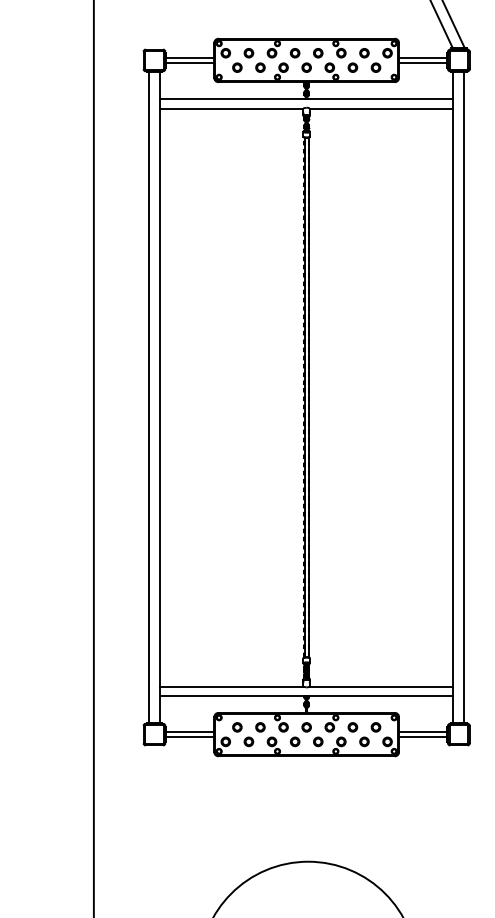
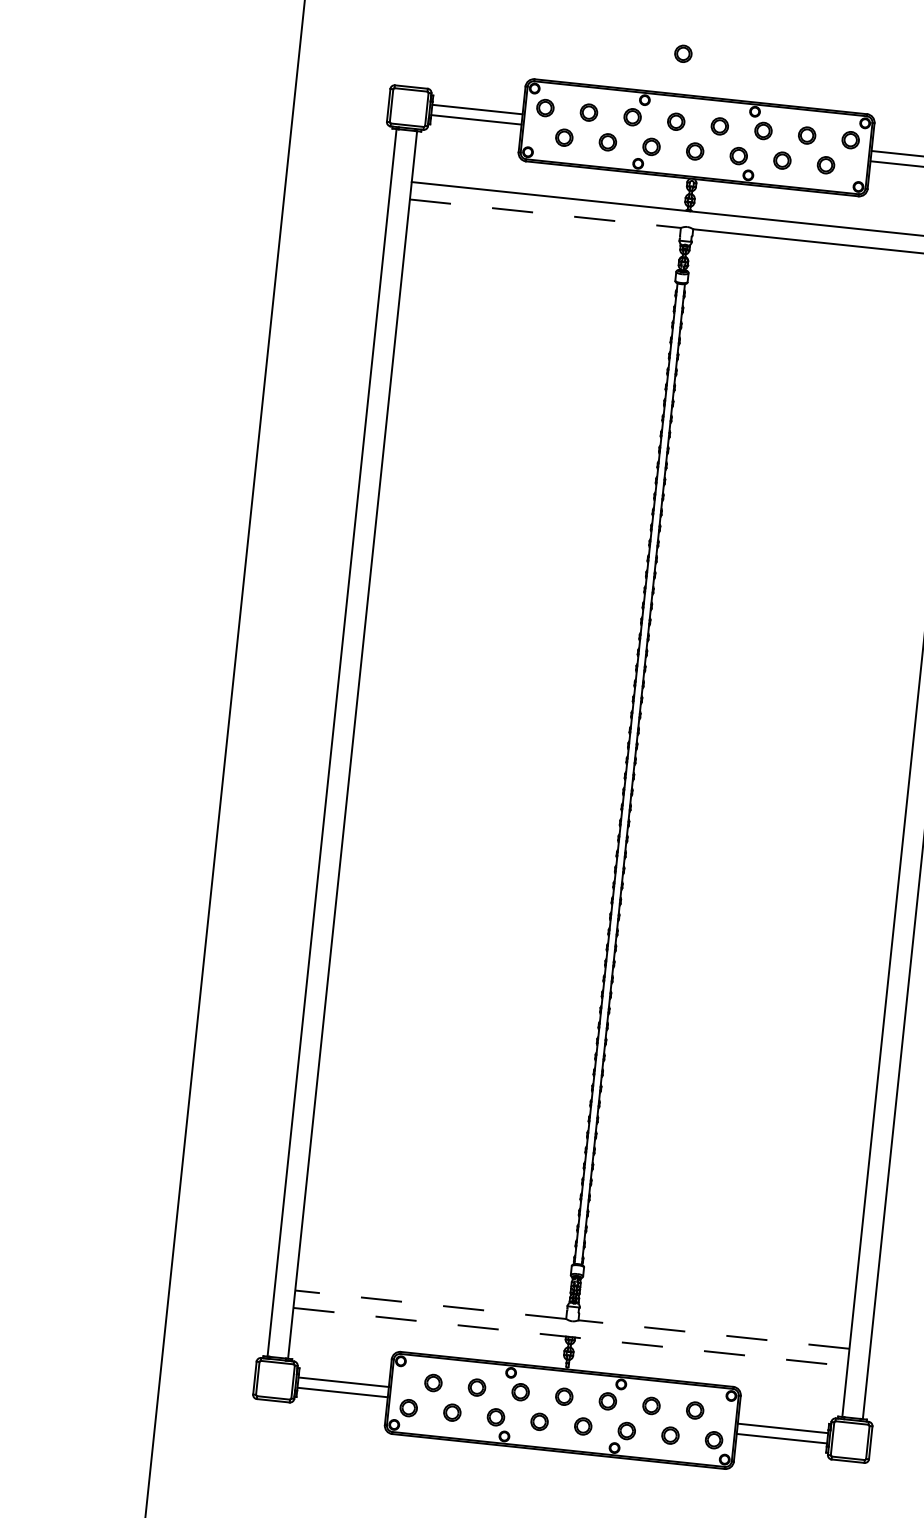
part: (294, 17) -> (682, 54), added
line: (231, 108) -> (545, 213), solid -> dashed
line: (231, 686) -> (430, 1304), solid -> dashed
line: (381, 686) -> (713, 1334), solid -> dashed
line: (306, 695) -> (570, 1336), solid -> dashed

